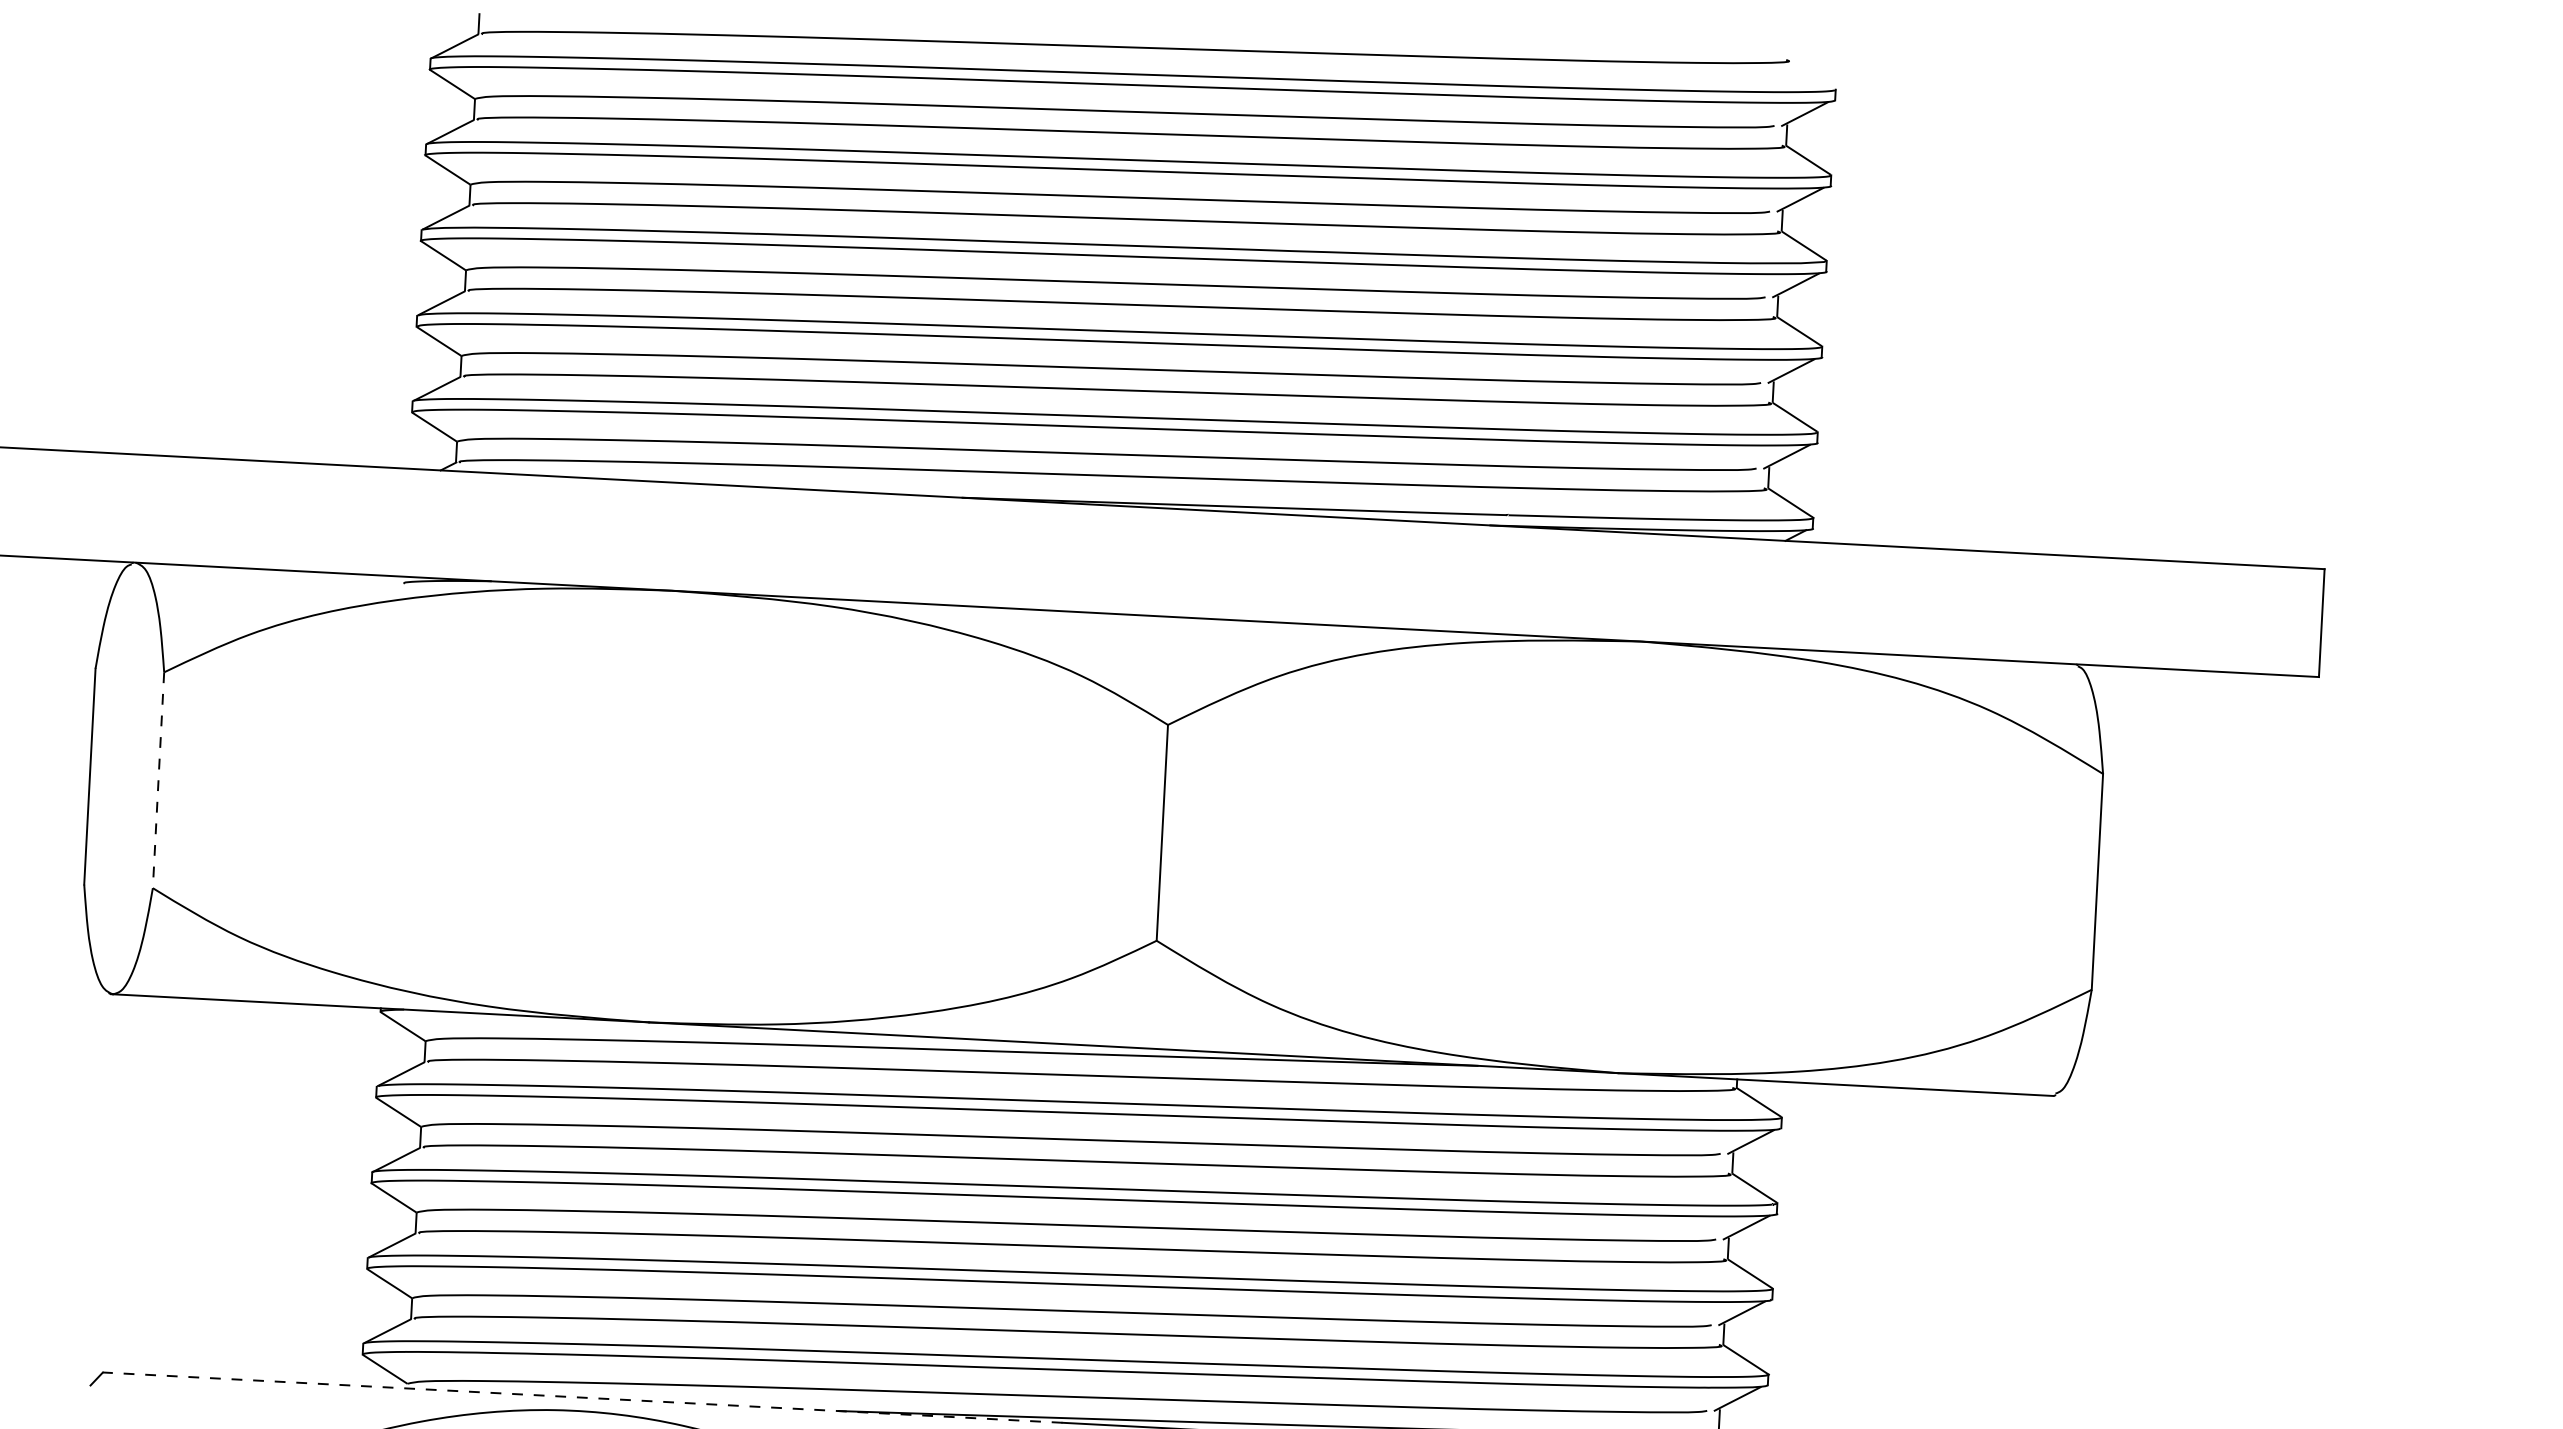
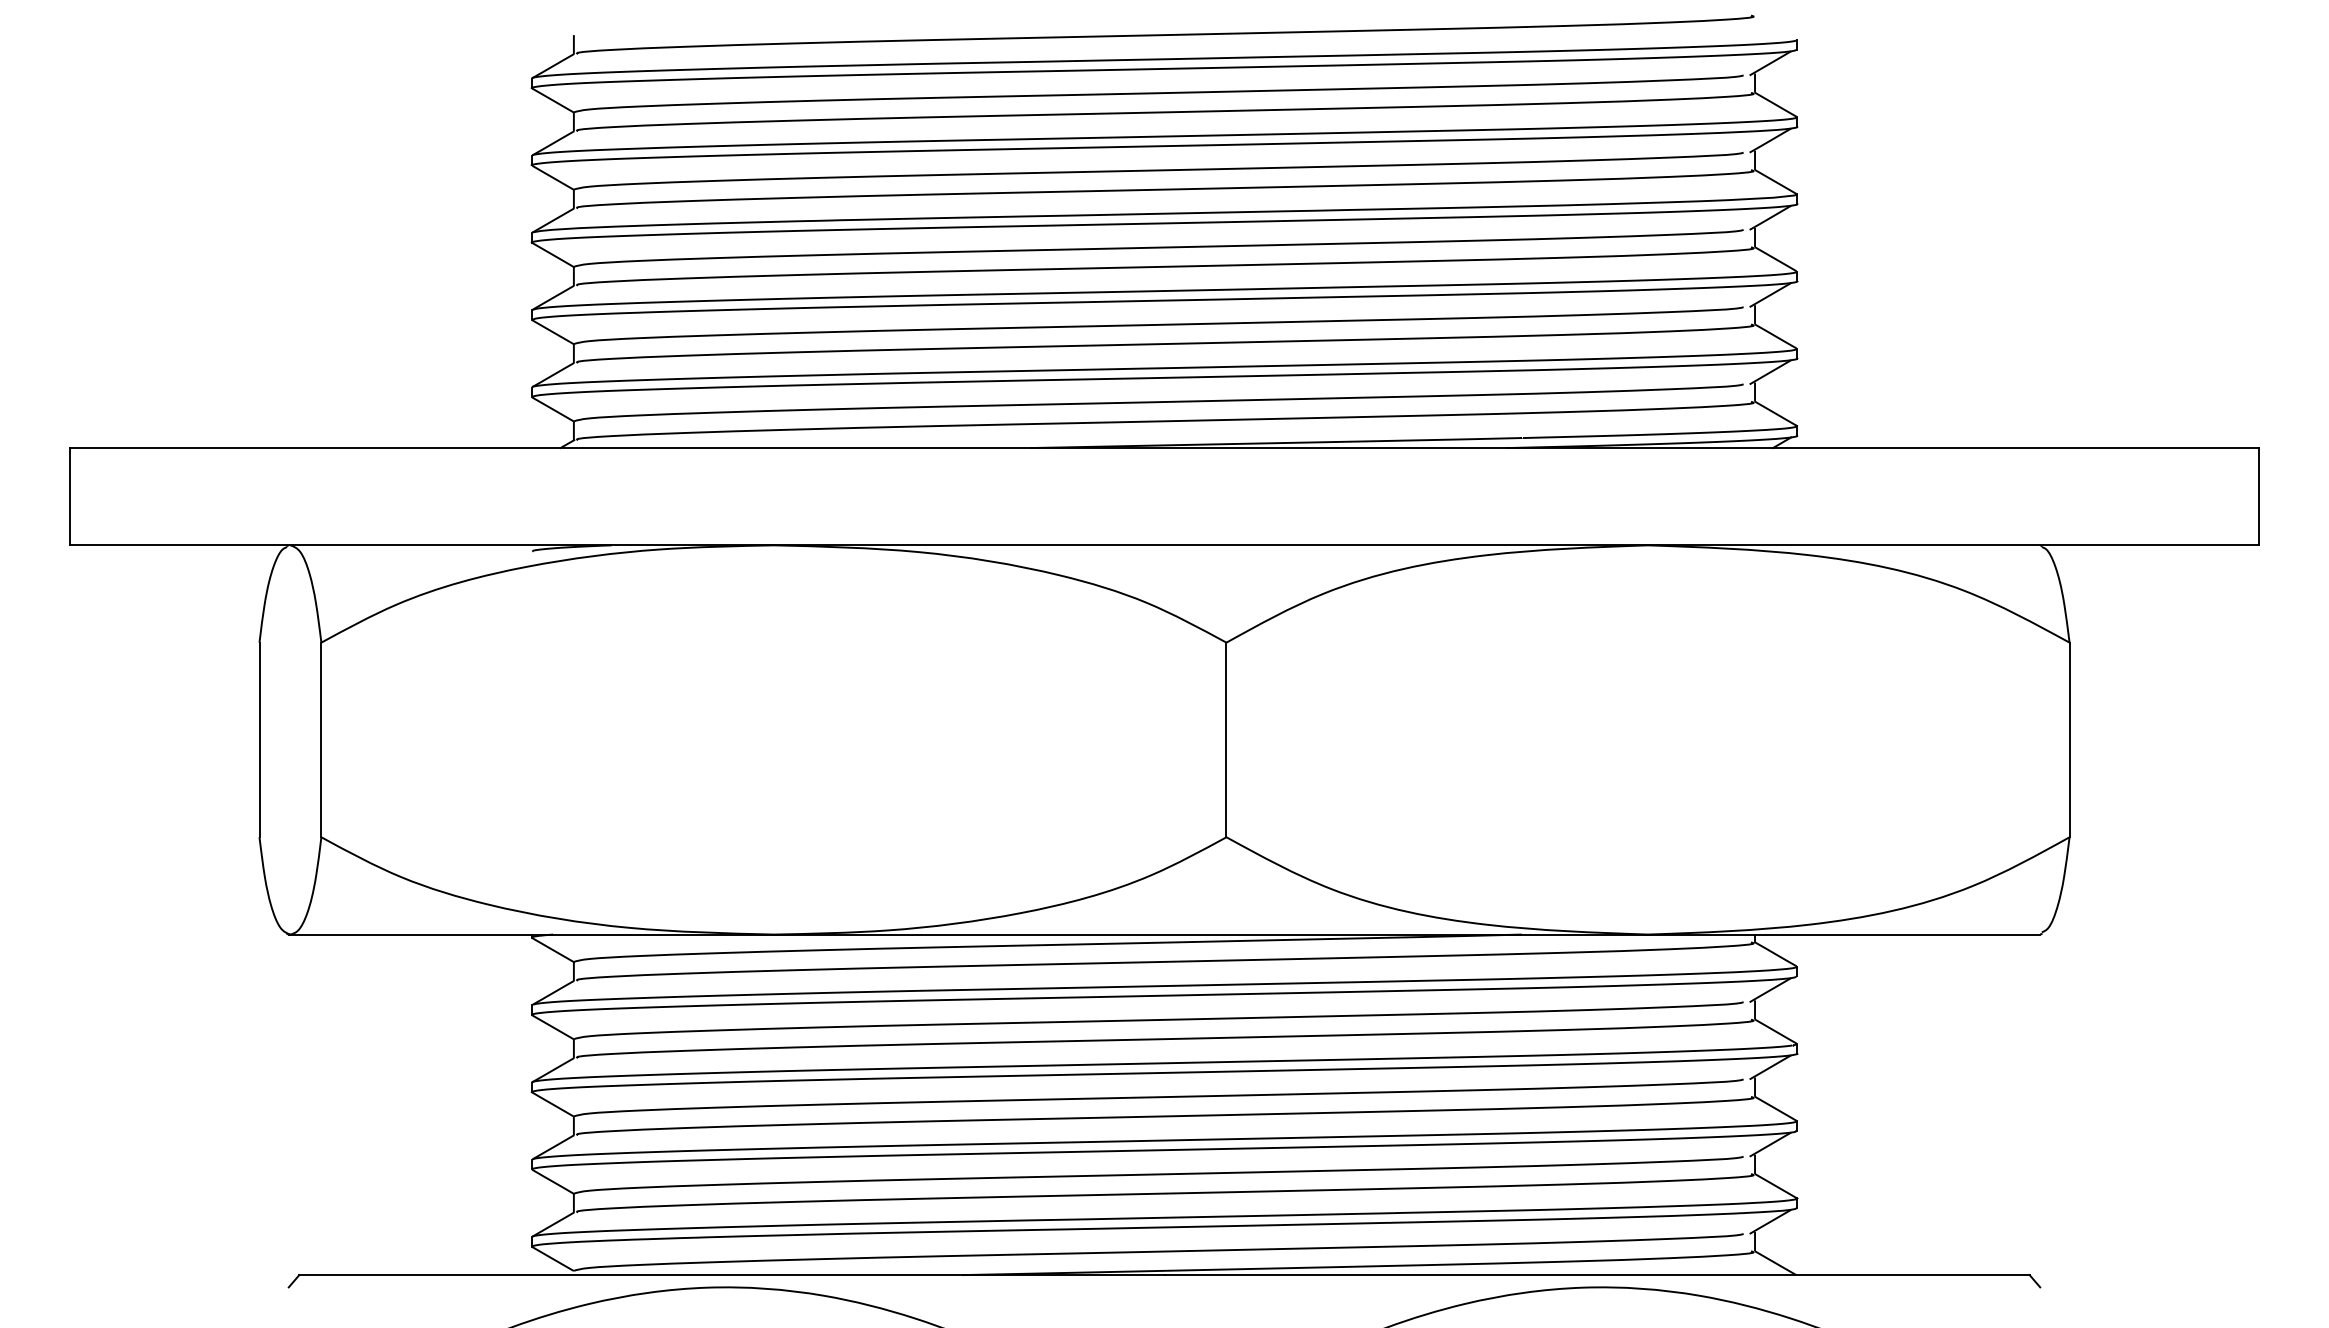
line: (158, 780) -> (321, 740), dashed -> solid
line: (582, 1398) -> (731, 1275), dashed -> solid

